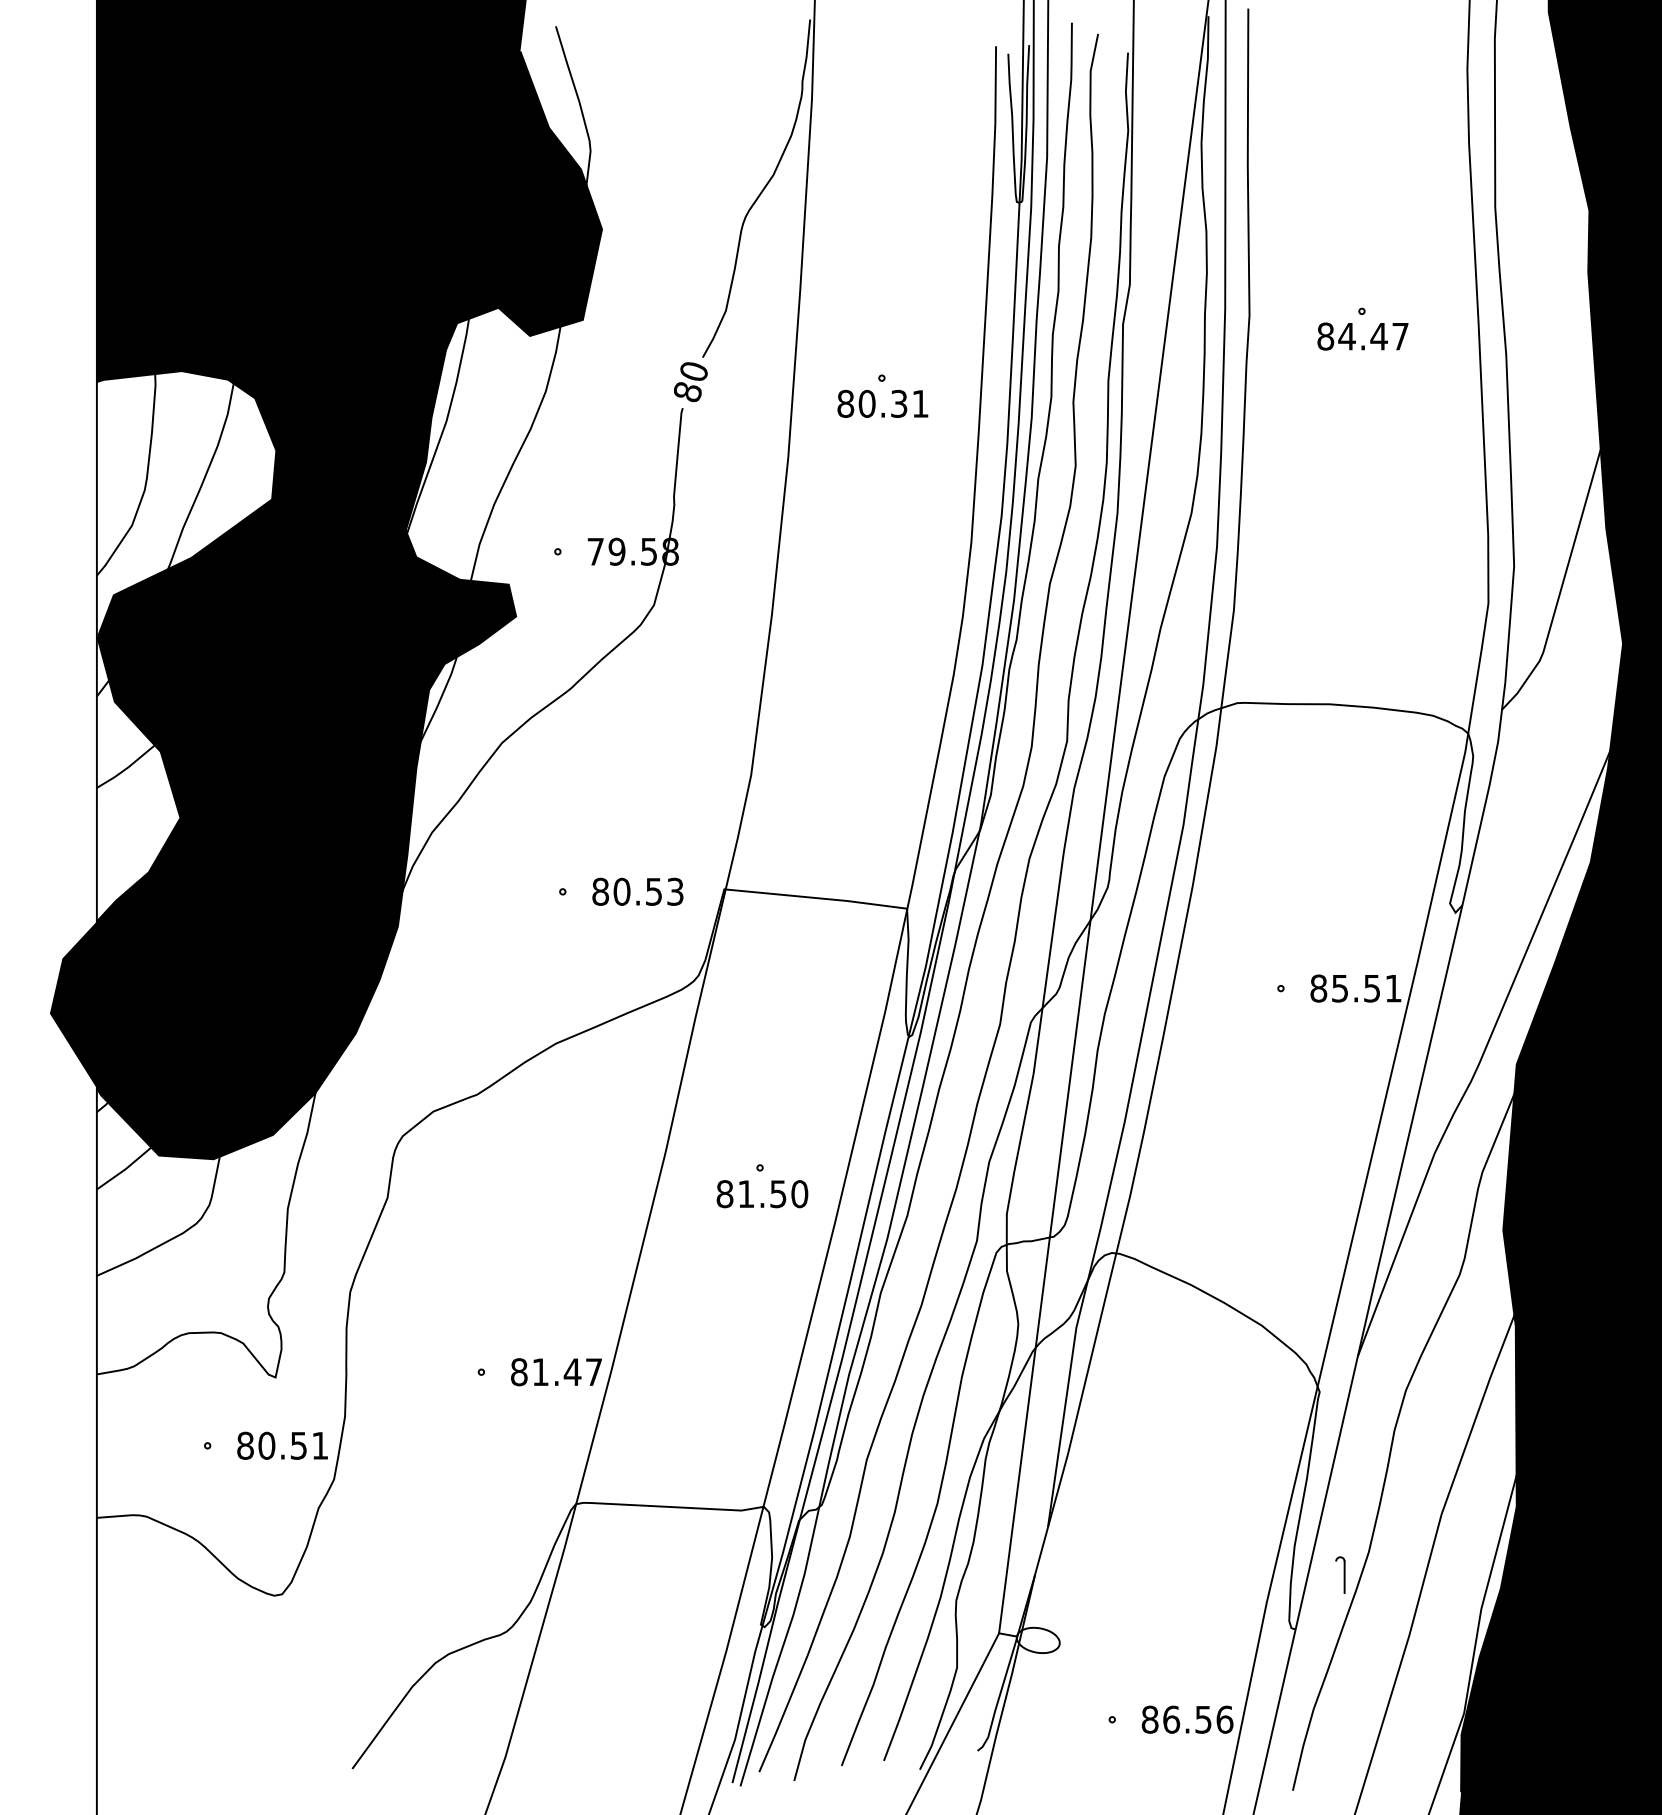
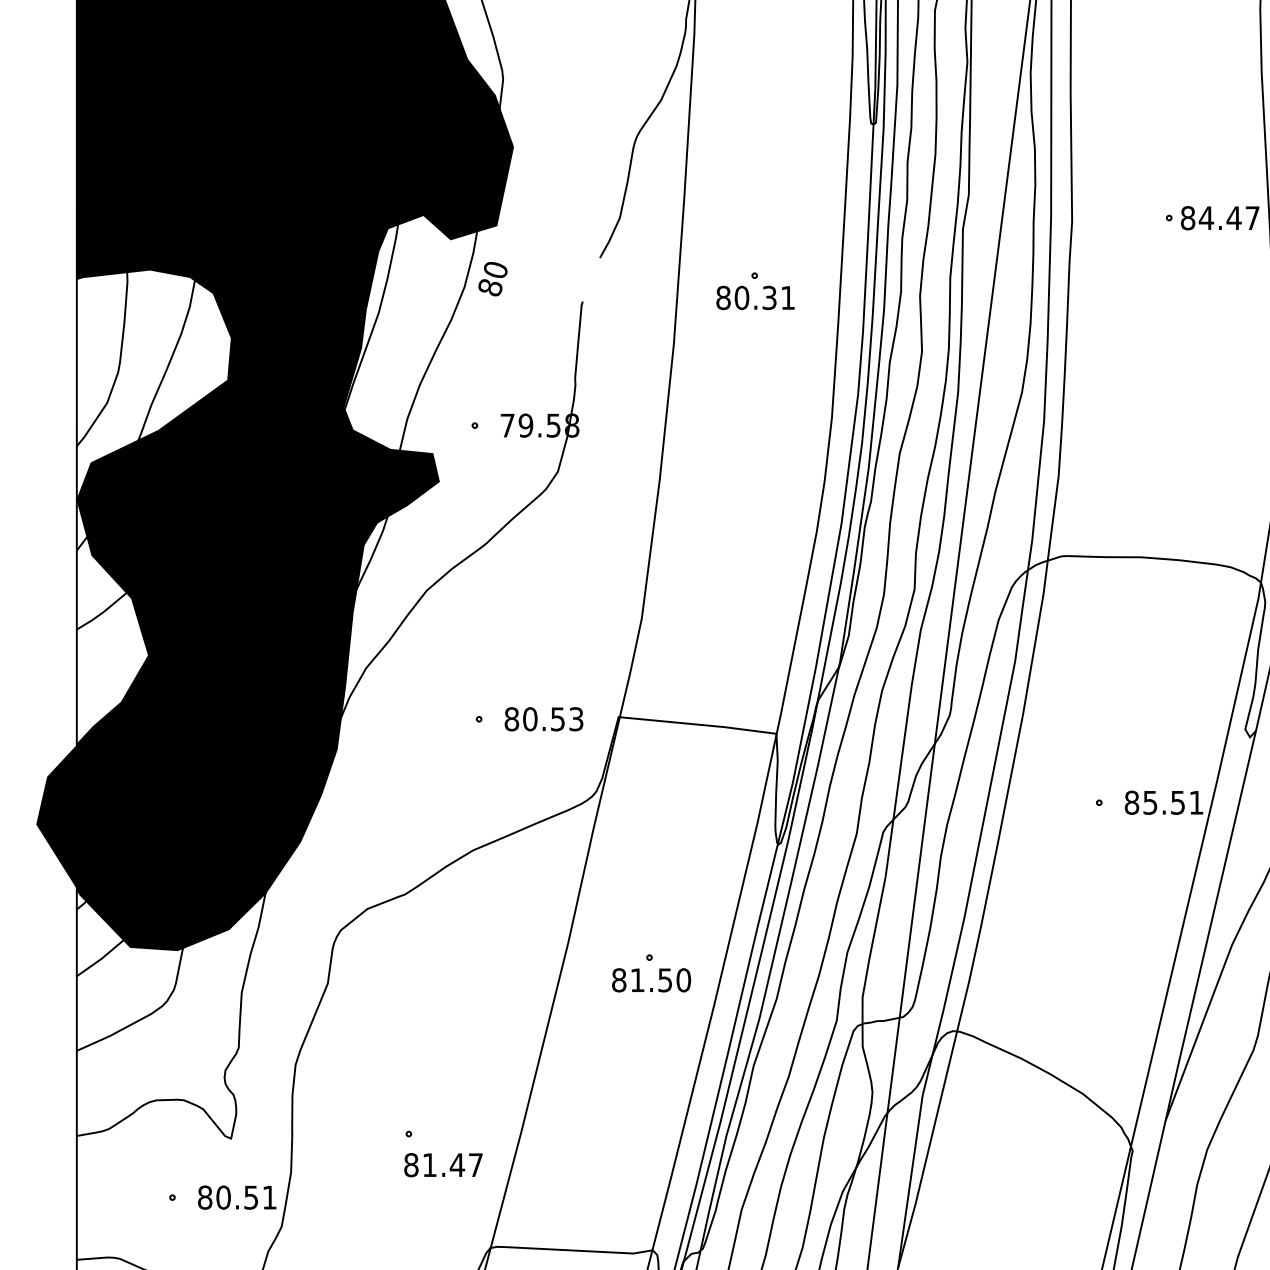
text: (1362, 336) -> (1219, 218), moved
text: (690, 382) -> (492, 279), moved
text: (556, 1372) -> (443, 1165), moved

